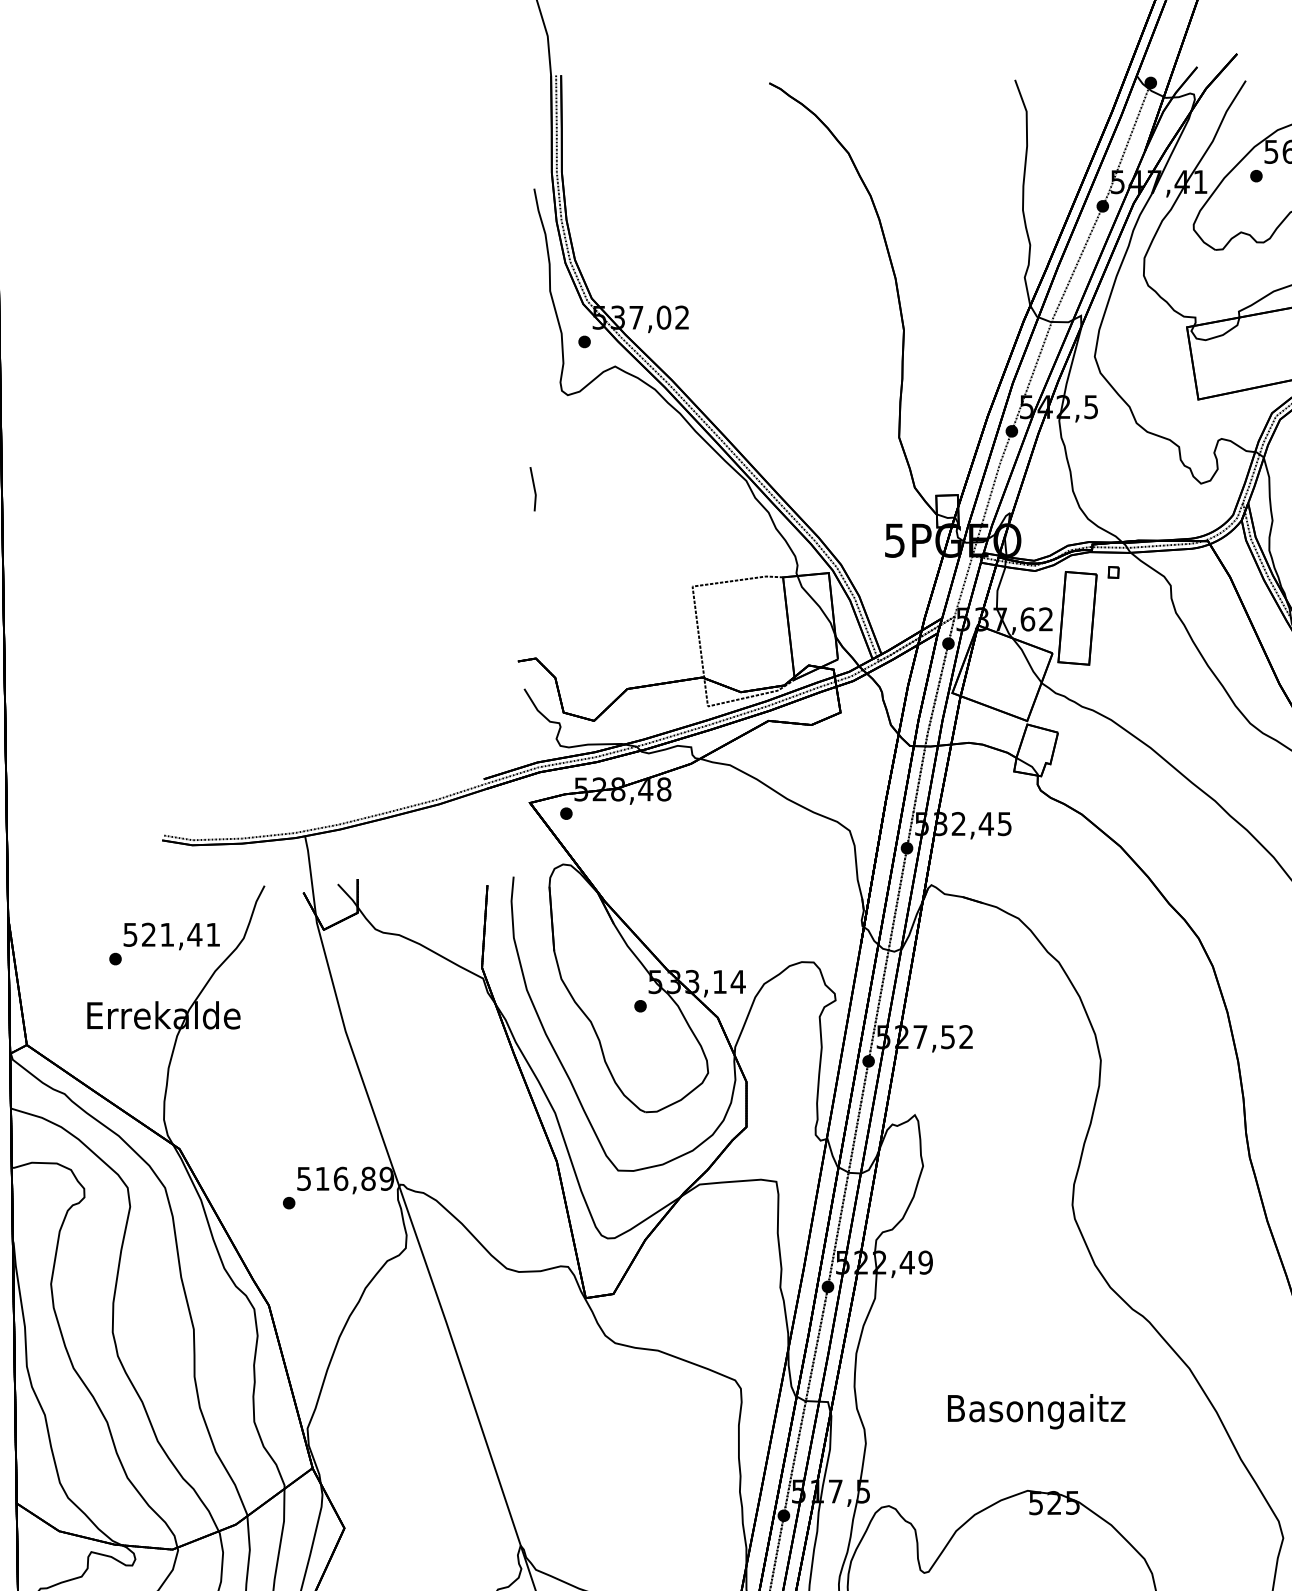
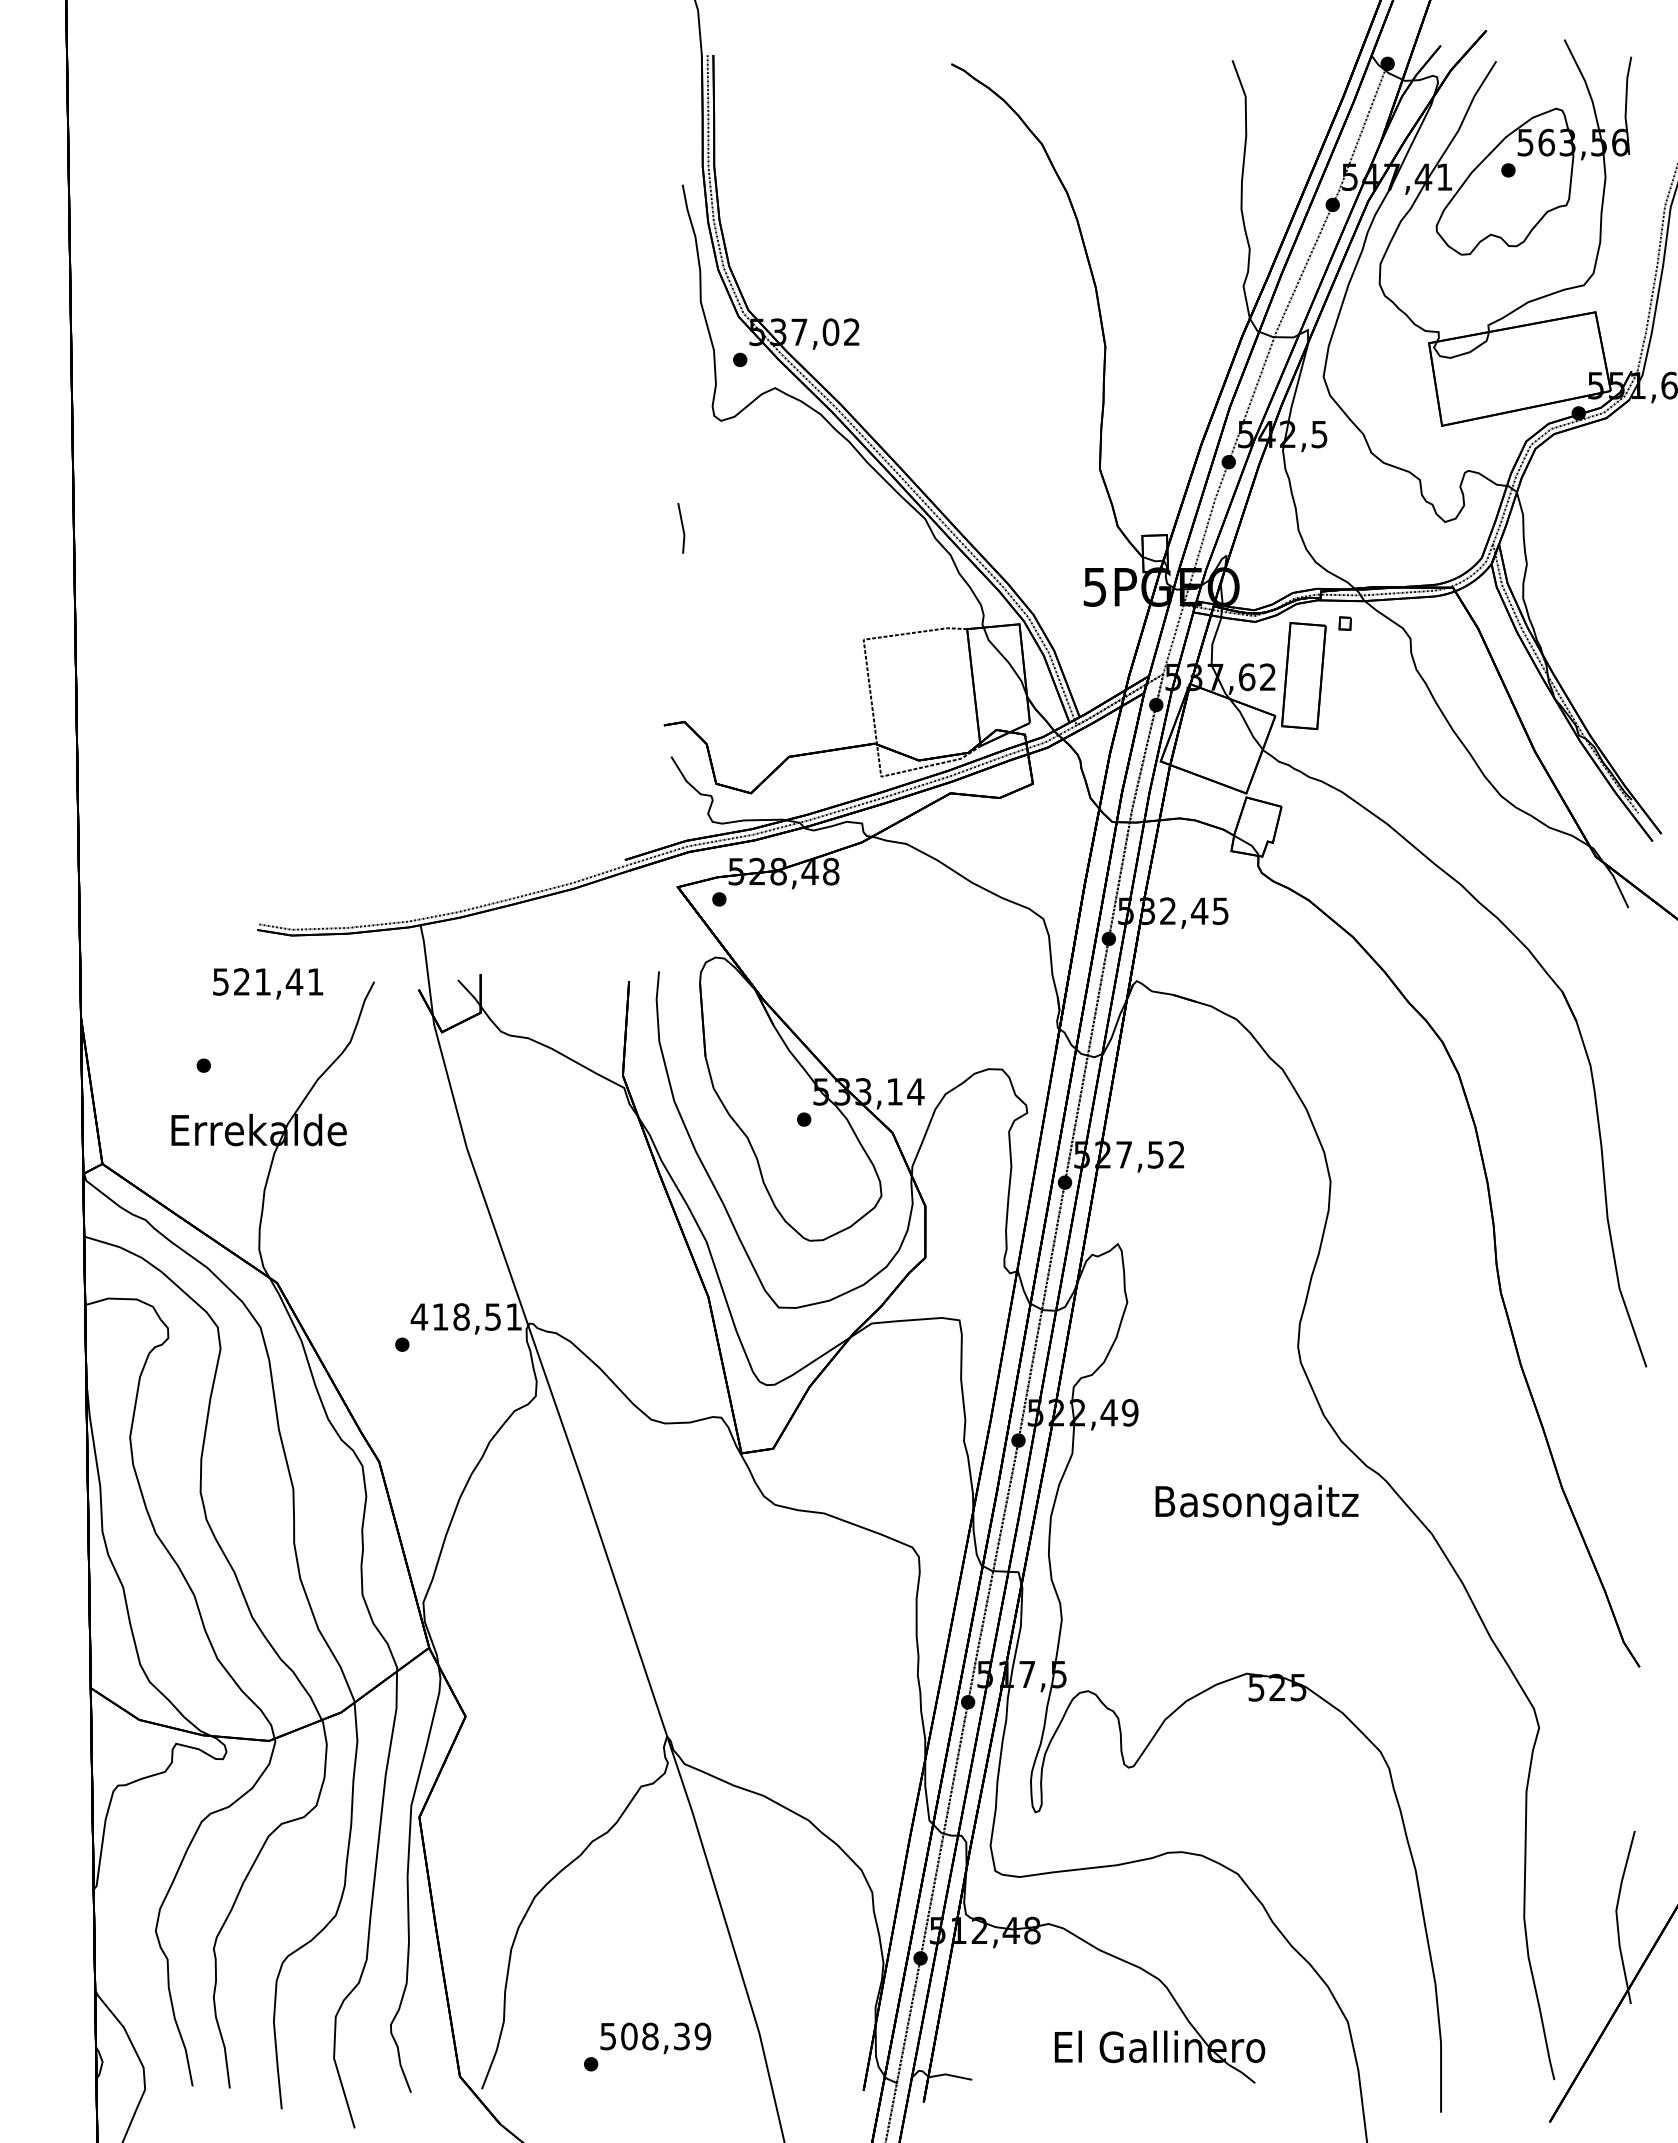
text: (172, 936) -> (268, 983), moved
text: (345, 1178) -> (466, 1316), 516,89 -> 418,51
text: (1036, 1411) -> (1256, 1505), moved

